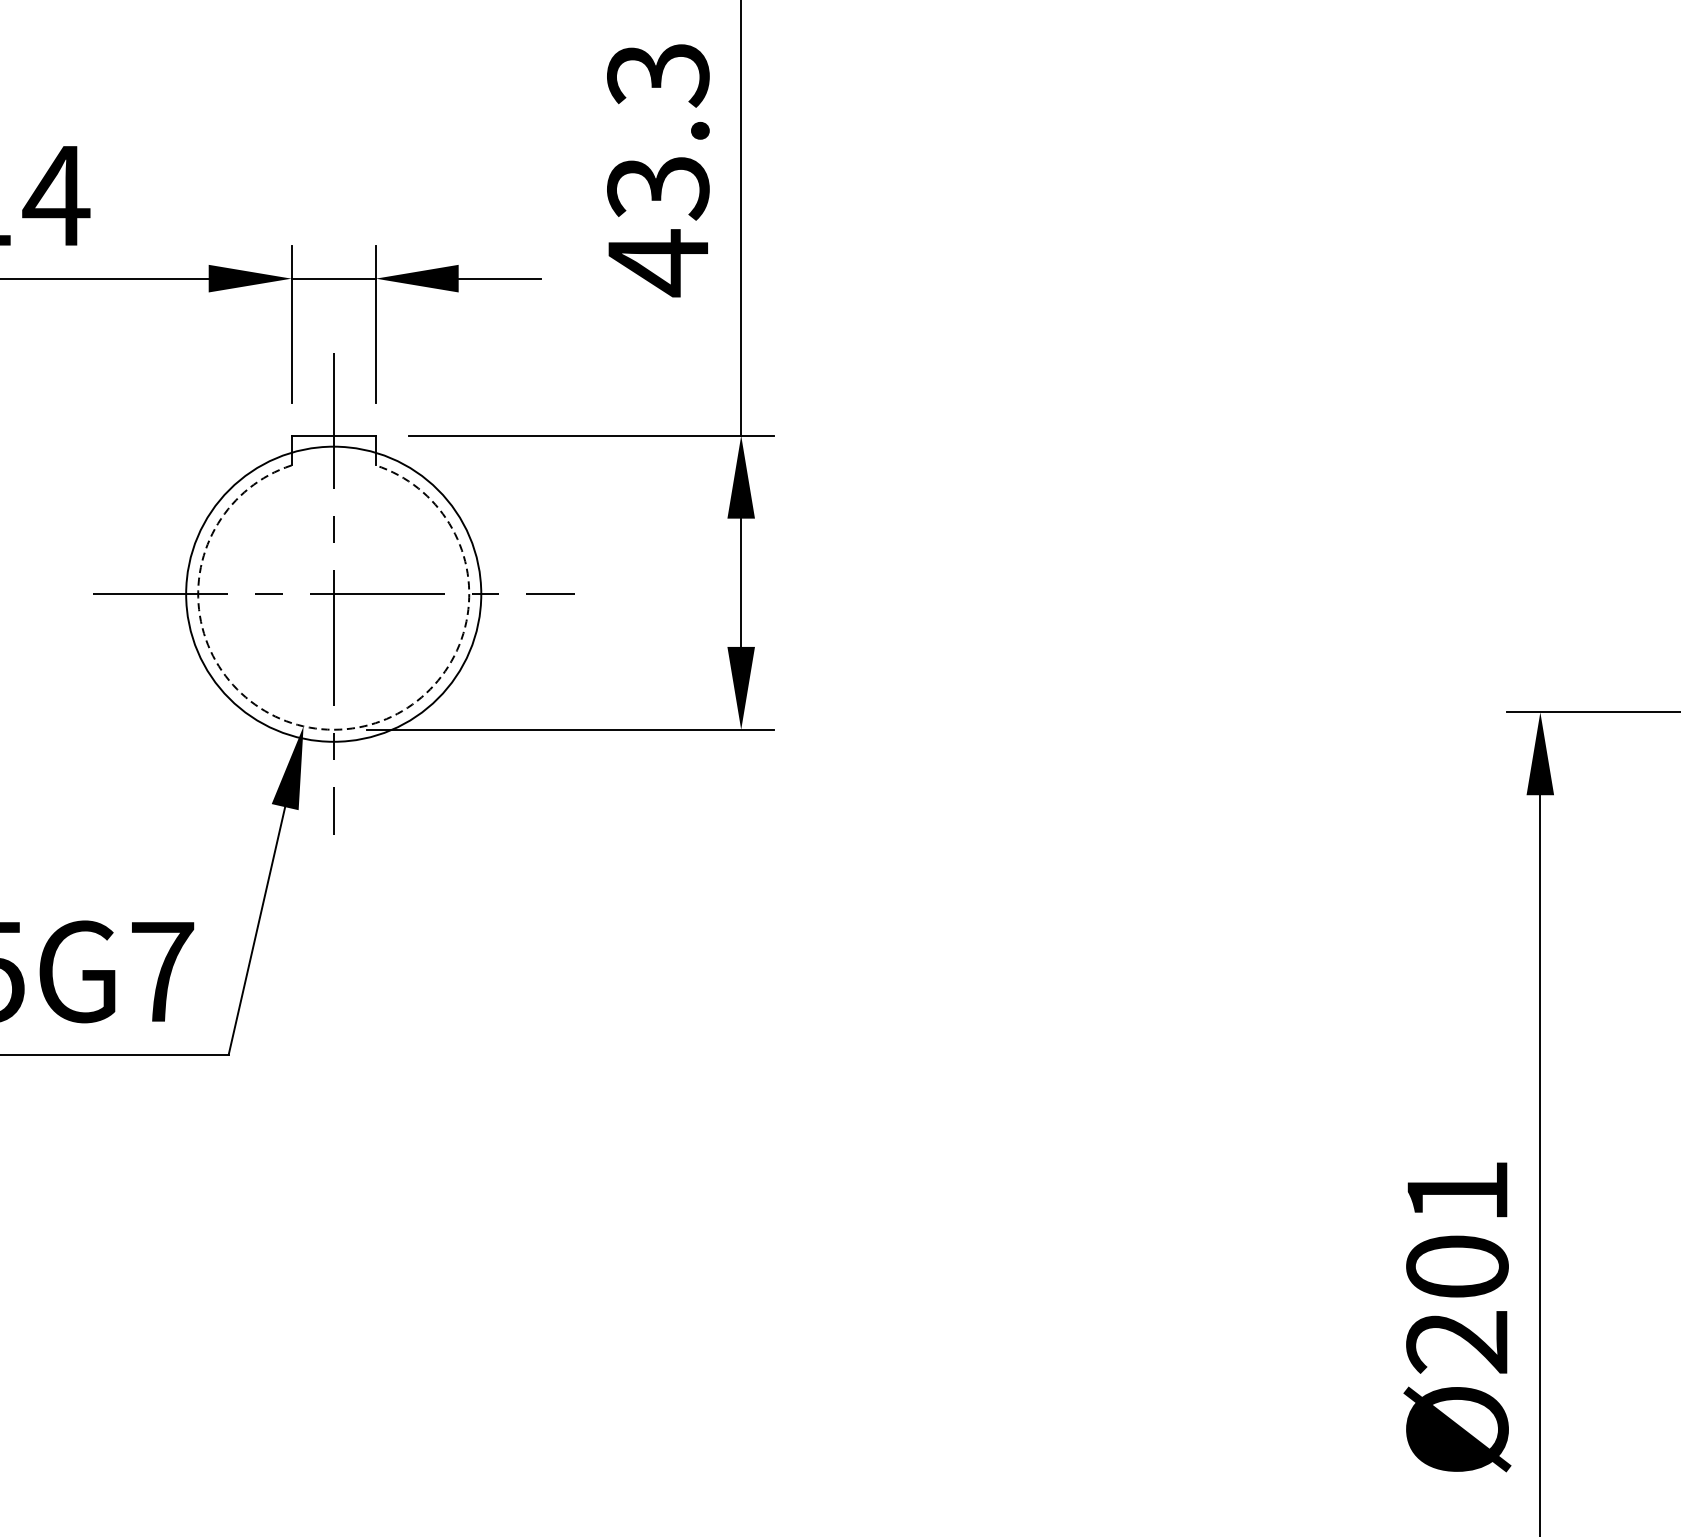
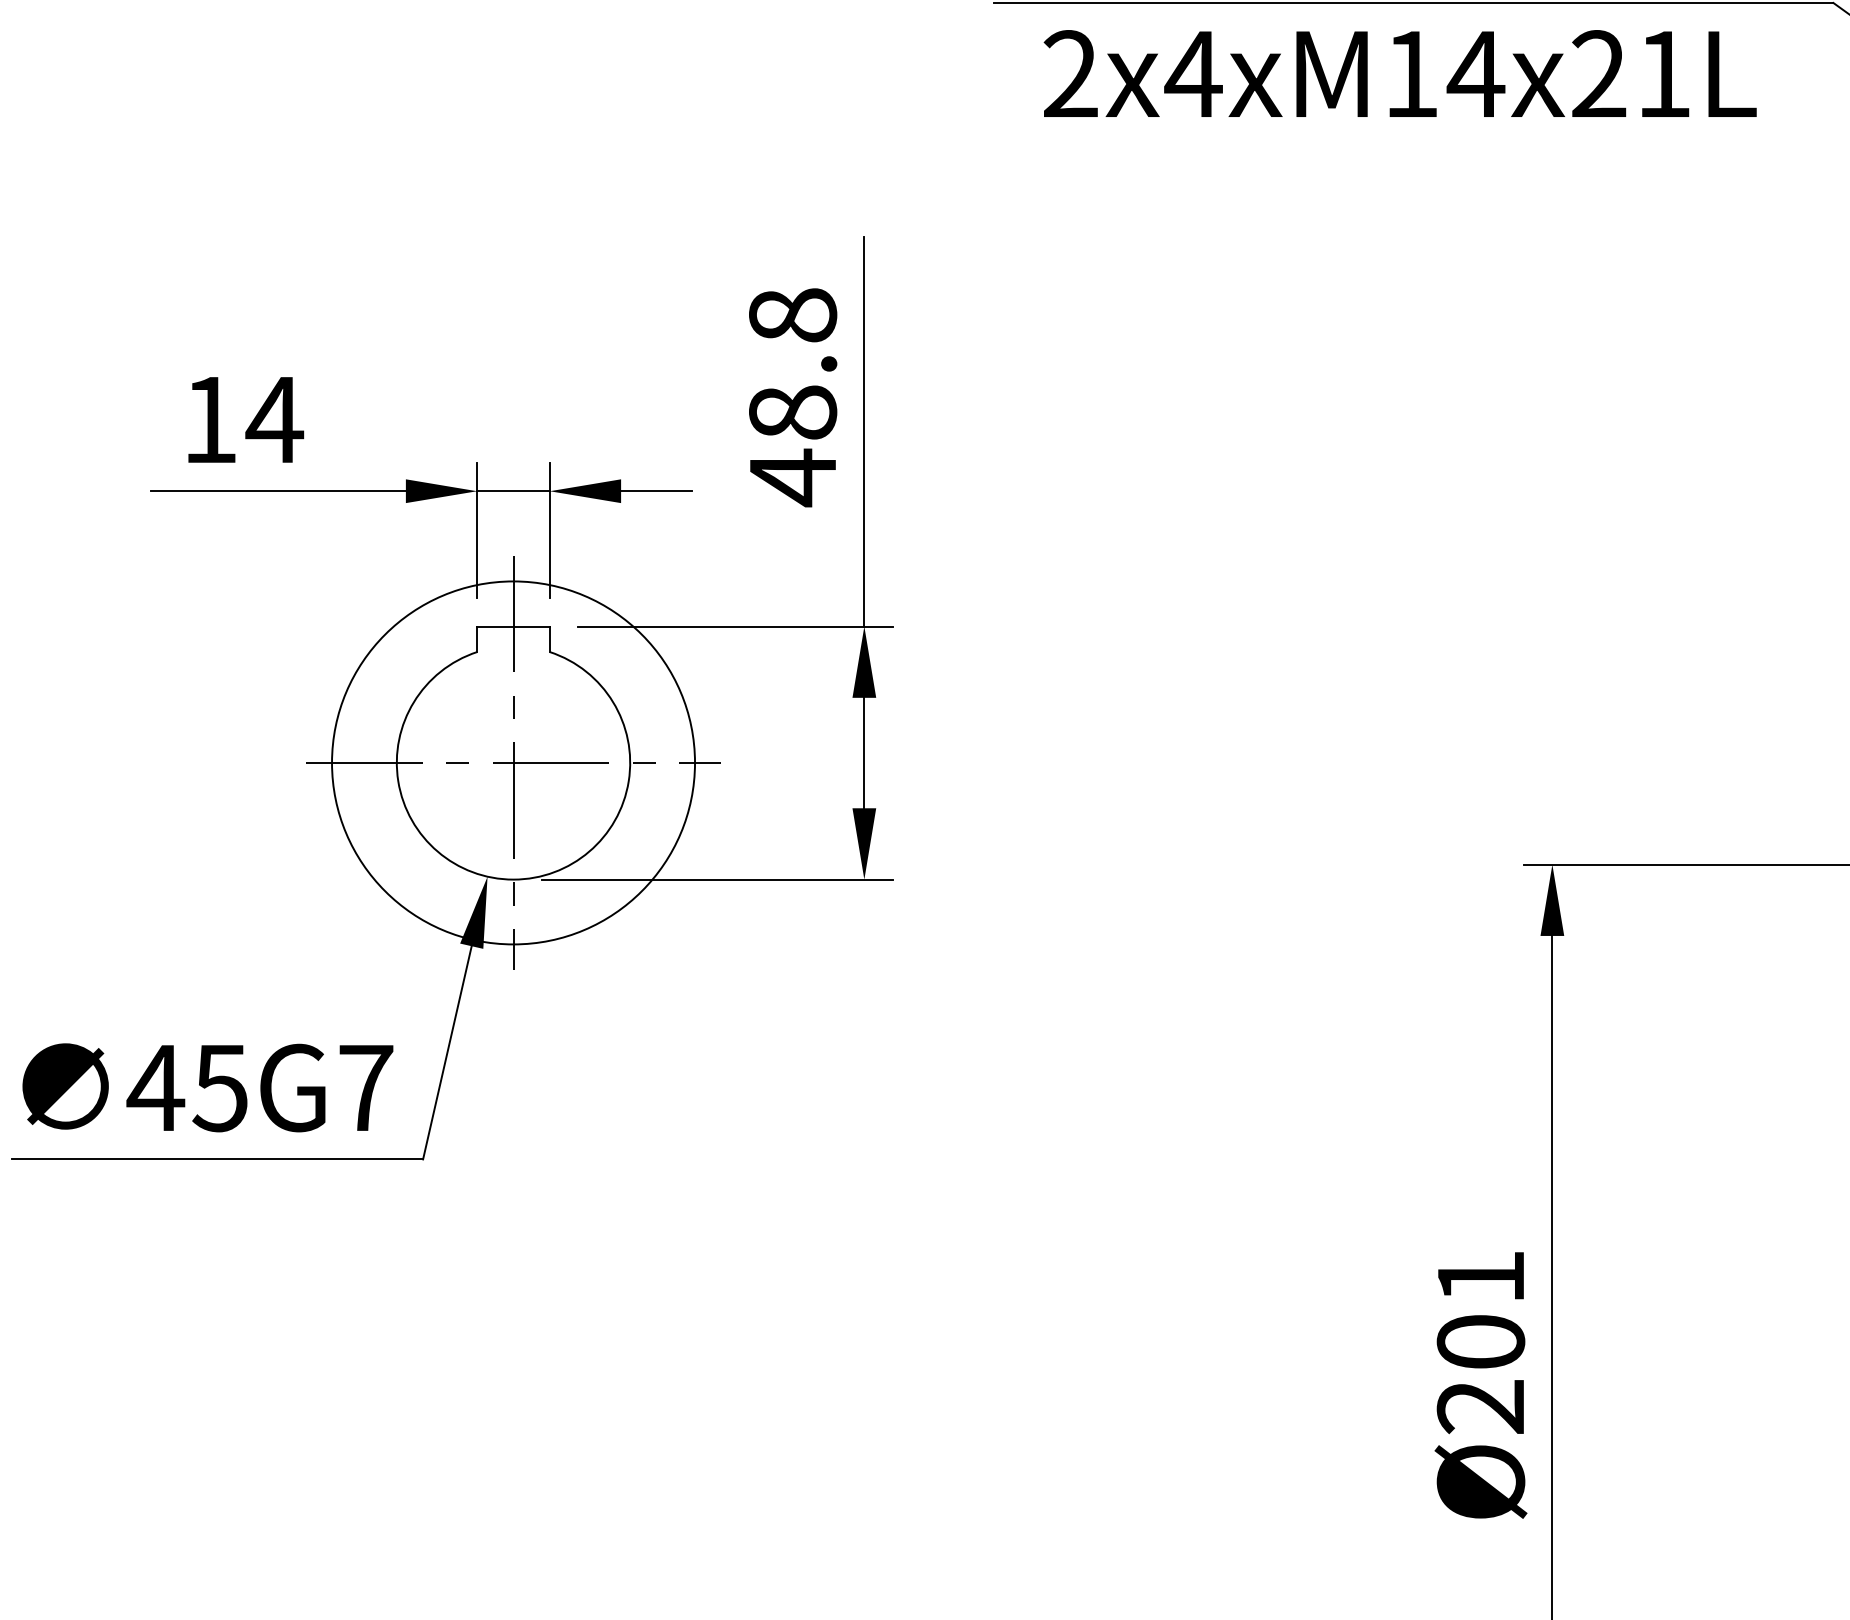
text: (657, 131) -> (792, 364), 43.3 -> 48.8
circle: (333, 593) -> (513, 762), size x1.43
arc: (333, 729) -> (513, 879), dashed -> solid

